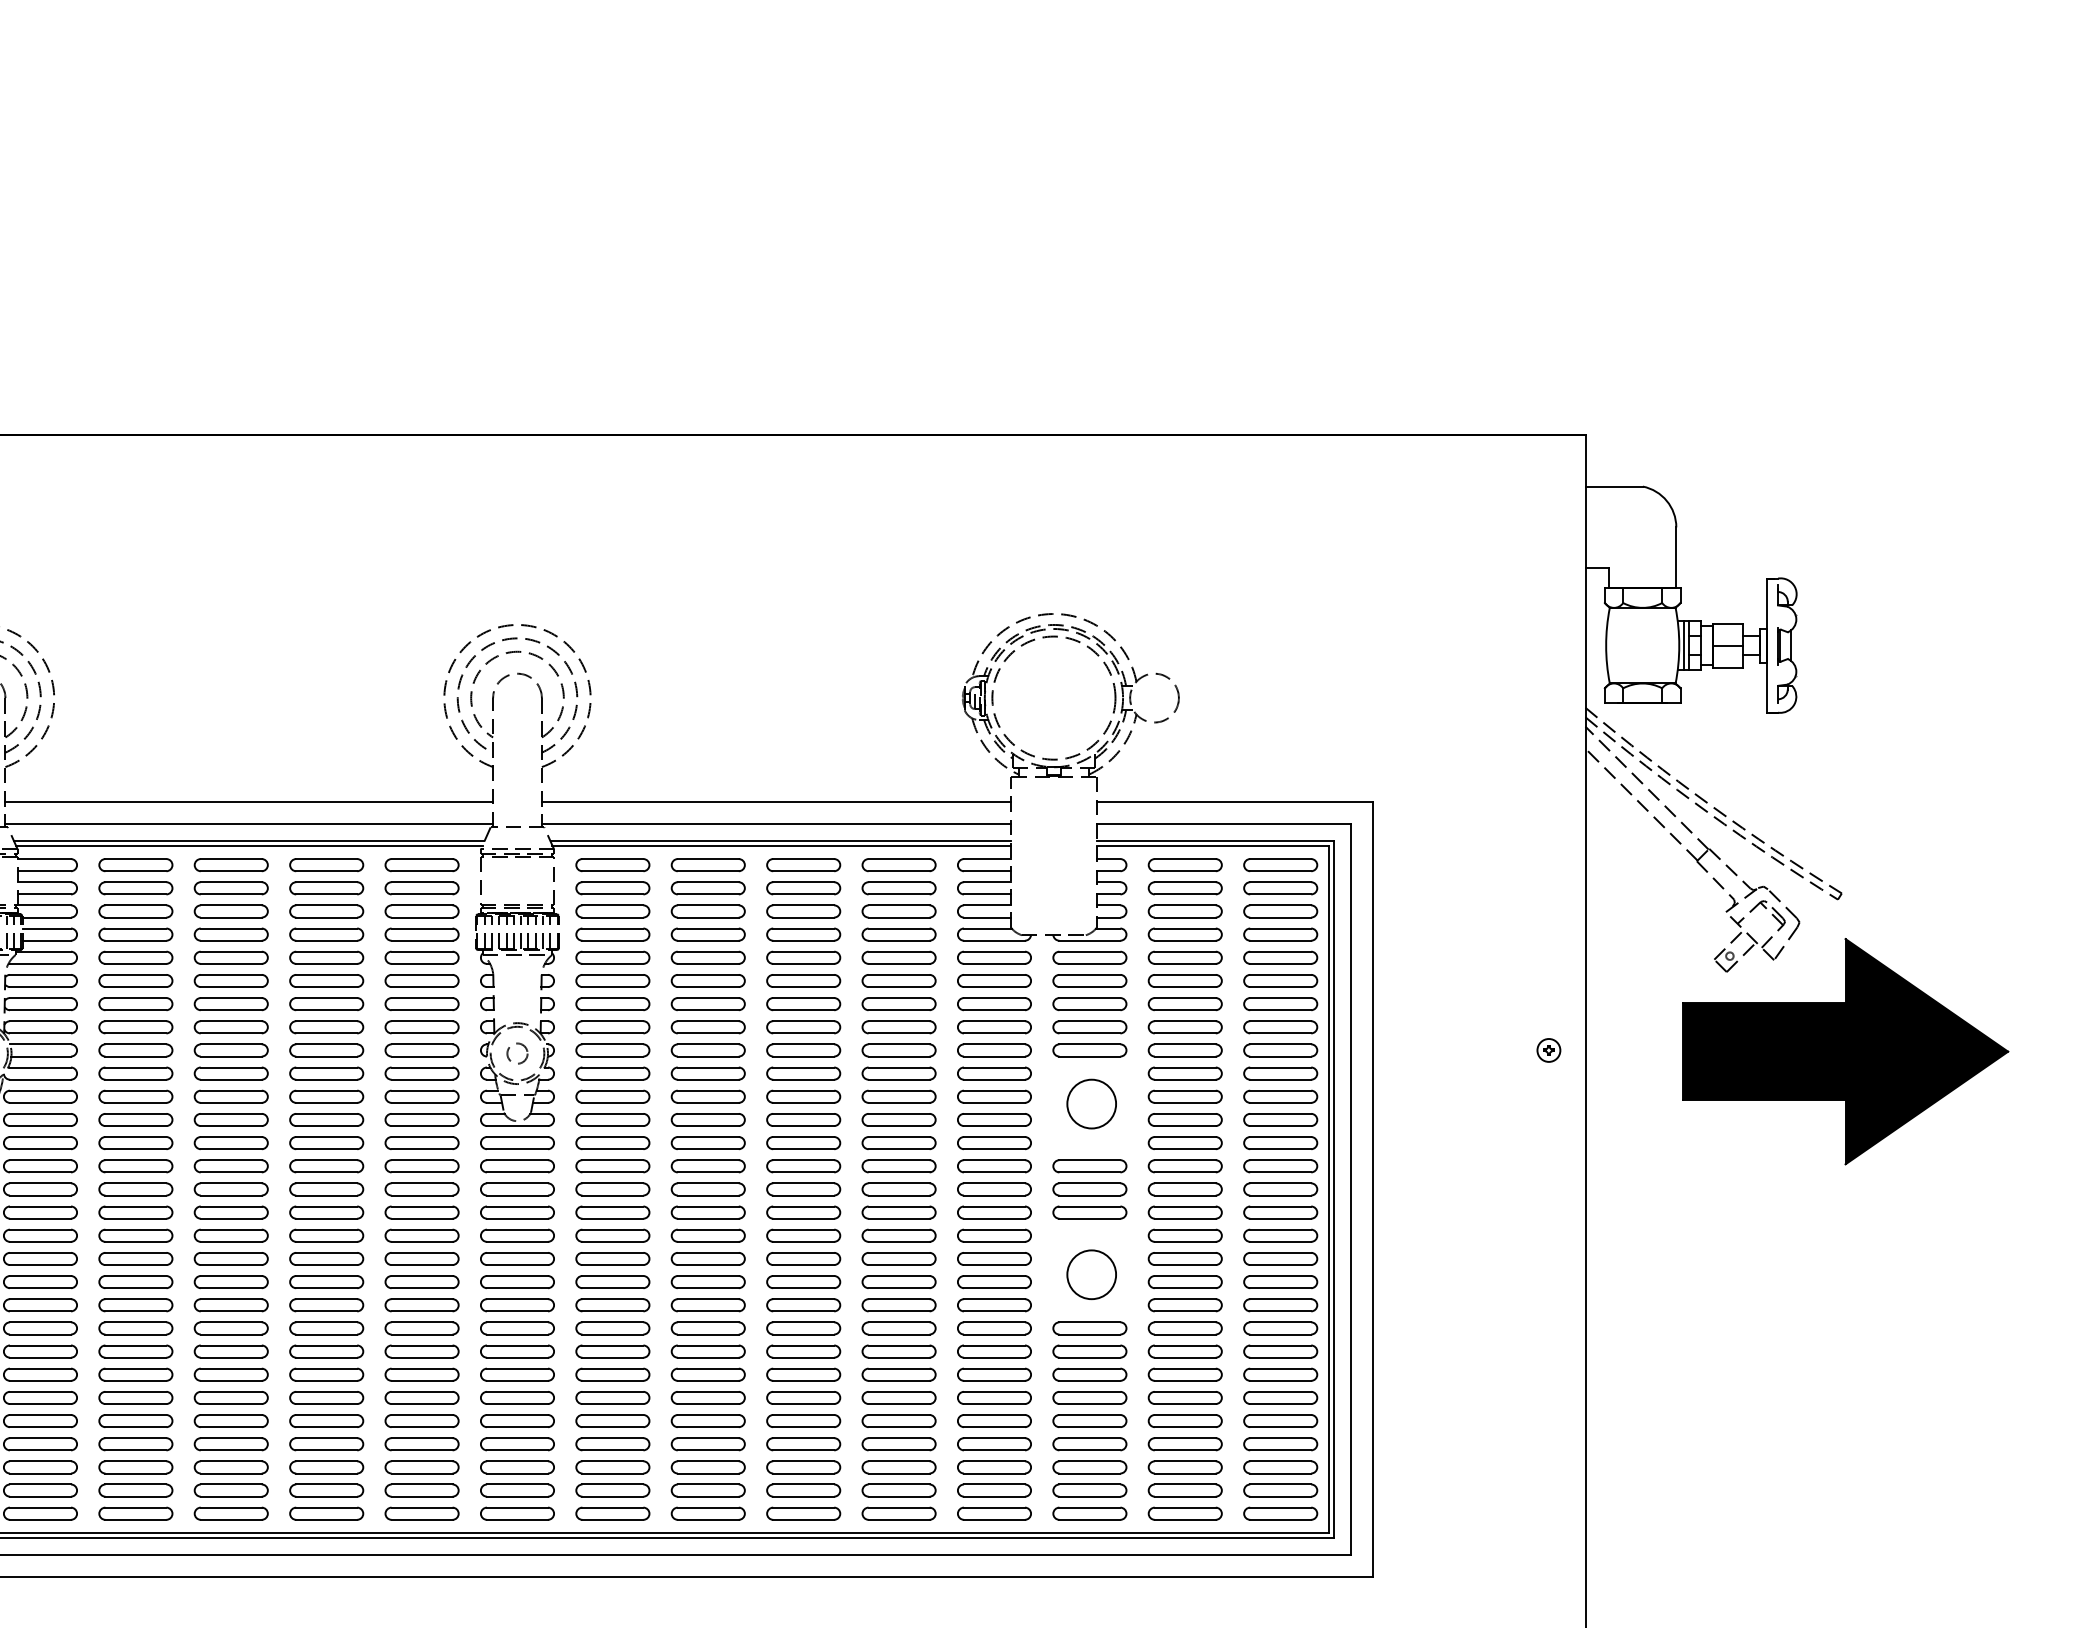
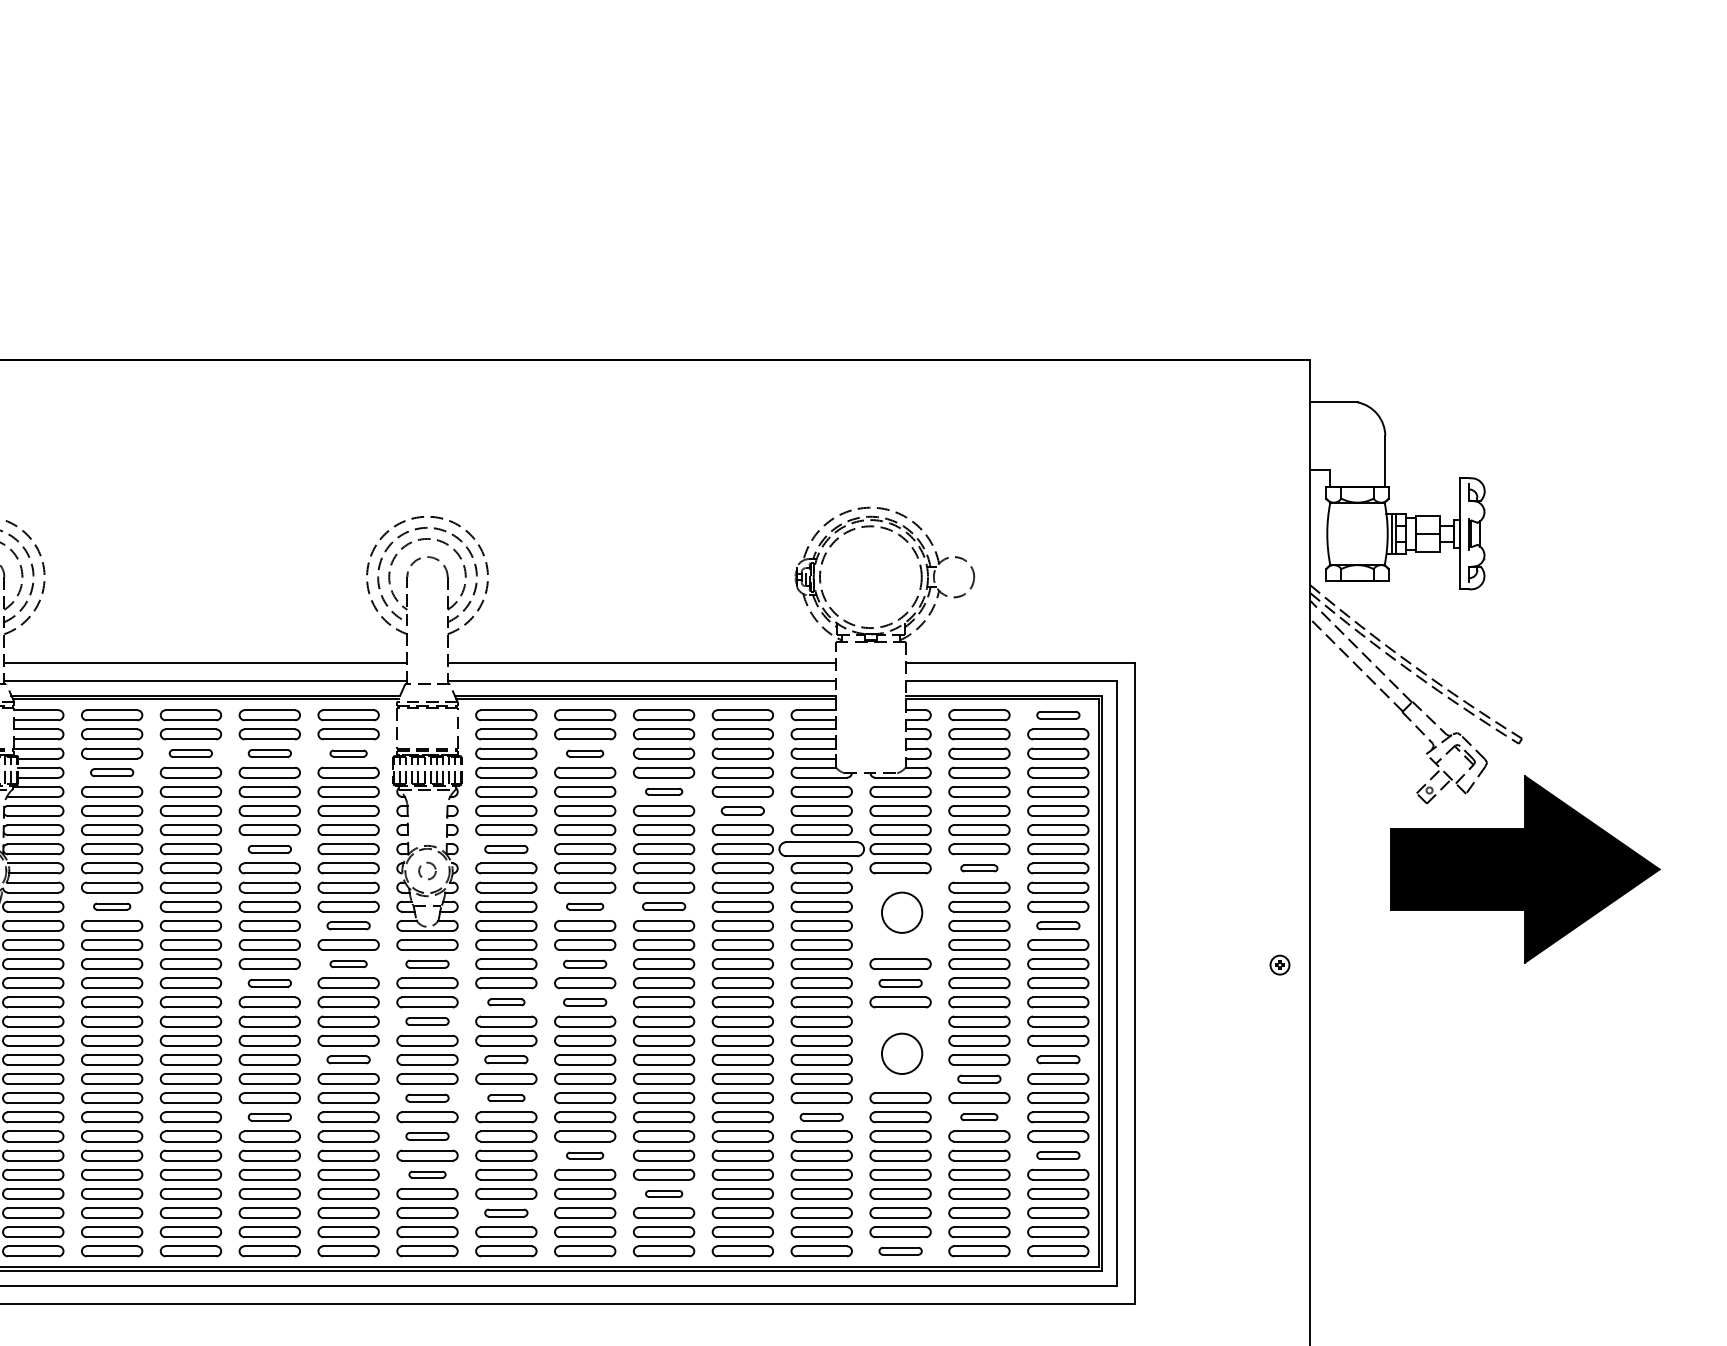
part: (1280, 865) -> (1058, 715), size x0.7
part: (230, 911) -> (190, 753), size x0.7
part: (326, 911) -> (269, 753), size x0.7
part: (421, 911) -> (348, 753), size x0.6
part: (707, 911) -> (584, 753), size x0.6
part: (135, 934) -> (111, 772), size x0.7
part: (803, 957) -> (663, 791), size x0.6
part: (898, 980) -> (742, 810), size x0.7
part: (326, 1027) -> (269, 849), size x0.7
part: (612, 1027) -> (506, 849), size x0.7
part: (994, 1027) -> (821, 849), size x1.4
part: (1184, 1050) -> (978, 868), size x0.6
part: (1548, 1050) -> (1279, 965), moved
part: (135, 1096) -> (111, 906), size x0.6
part: (707, 1096) -> (584, 906), size x0.6
part: (803, 1096) -> (663, 906), size x0.7
part: (421, 1119) -> (348, 925), size x0.7
part: (1280, 1119) -> (1058, 925), size x0.7
part: (421, 1166) -> (348, 964), size x0.6
part: (517, 1166) -> (427, 964), size x0.7
part: (707, 1166) -> (584, 964), size x0.7
part: (326, 1189) -> (269, 983), size x0.7
part: (1089, 1189) -> (900, 983), size x0.7
part: (612, 1212) -> (506, 1002), size x0.6
part: (707, 1212) -> (584, 1002), size x0.7
part: (517, 1235) -> (427, 1021), size x0.7
part: (421, 1281) -> (348, 1059), size x0.7
part: (612, 1281) -> (506, 1059), size x0.7
part: (1280, 1281) -> (1058, 1059), size x0.7
part: (1184, 1305) -> (978, 1079), size x0.7
part: (517, 1328) -> (427, 1098), size x0.7
part: (612, 1328) -> (506, 1098), size x0.6
part: (326, 1351) -> (269, 1117), size x0.7
part: (994, 1351) -> (821, 1117), size x0.7
part: (1184, 1351) -> (978, 1117), size x0.6
part: (517, 1374) -> (427, 1136), size x0.7
part: (707, 1397) -> (584, 1155), size x0.6
part: (1280, 1397) -> (1058, 1155), size x0.7
part: (517, 1420) -> (427, 1174), size x0.6
part: (803, 1444) -> (663, 1194), size x0.6
part: (612, 1467) -> (506, 1213), size x0.7
part: (1089, 1513) -> (900, 1251), size x0.7

